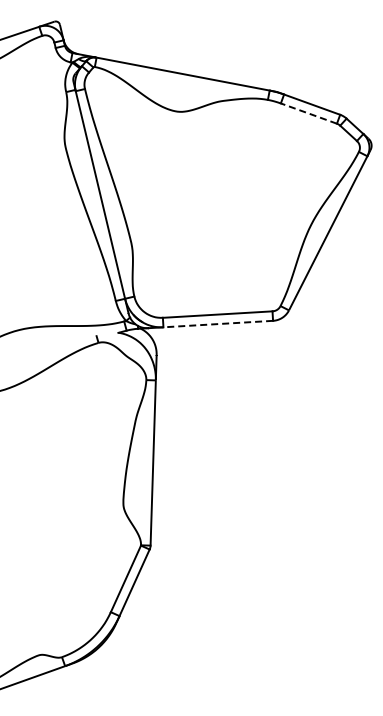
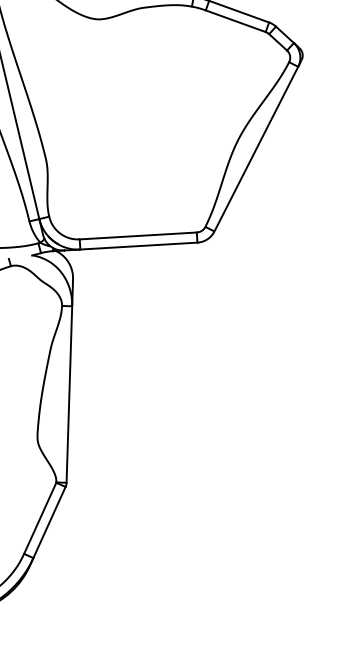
line: (308, 113) -> (235, 21), dashed -> solid
line: (218, 324) -> (139, 246), dashed -> solid

